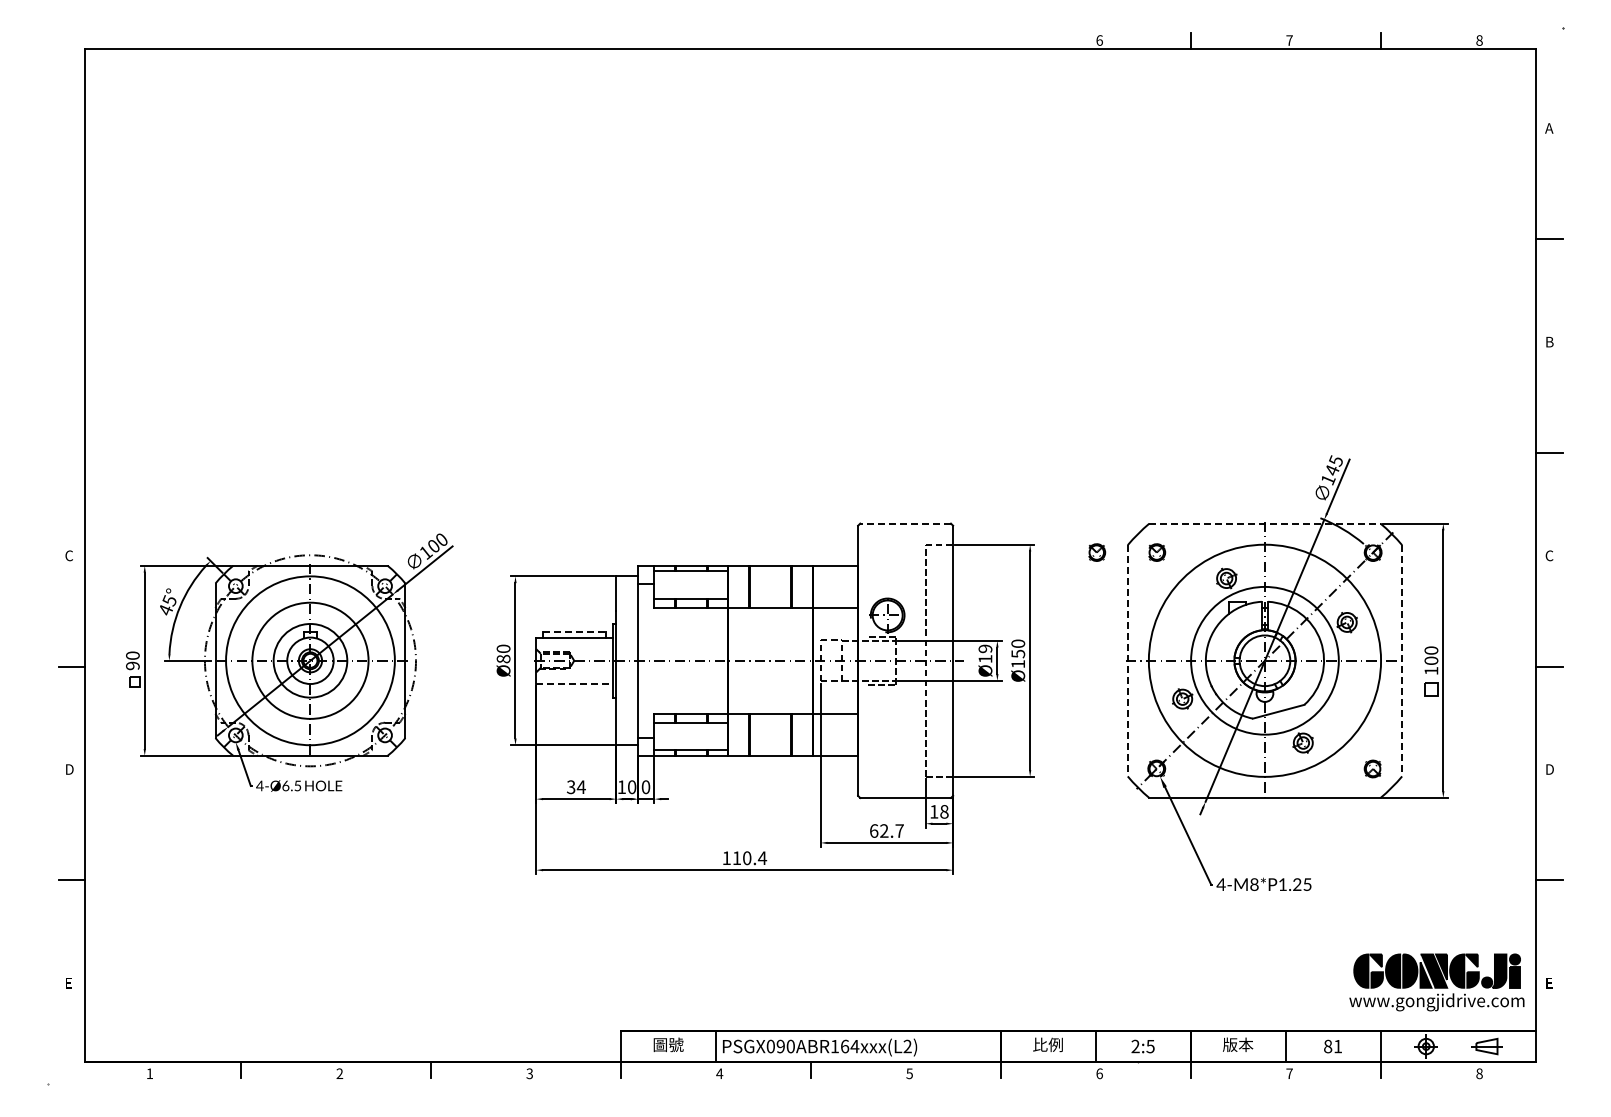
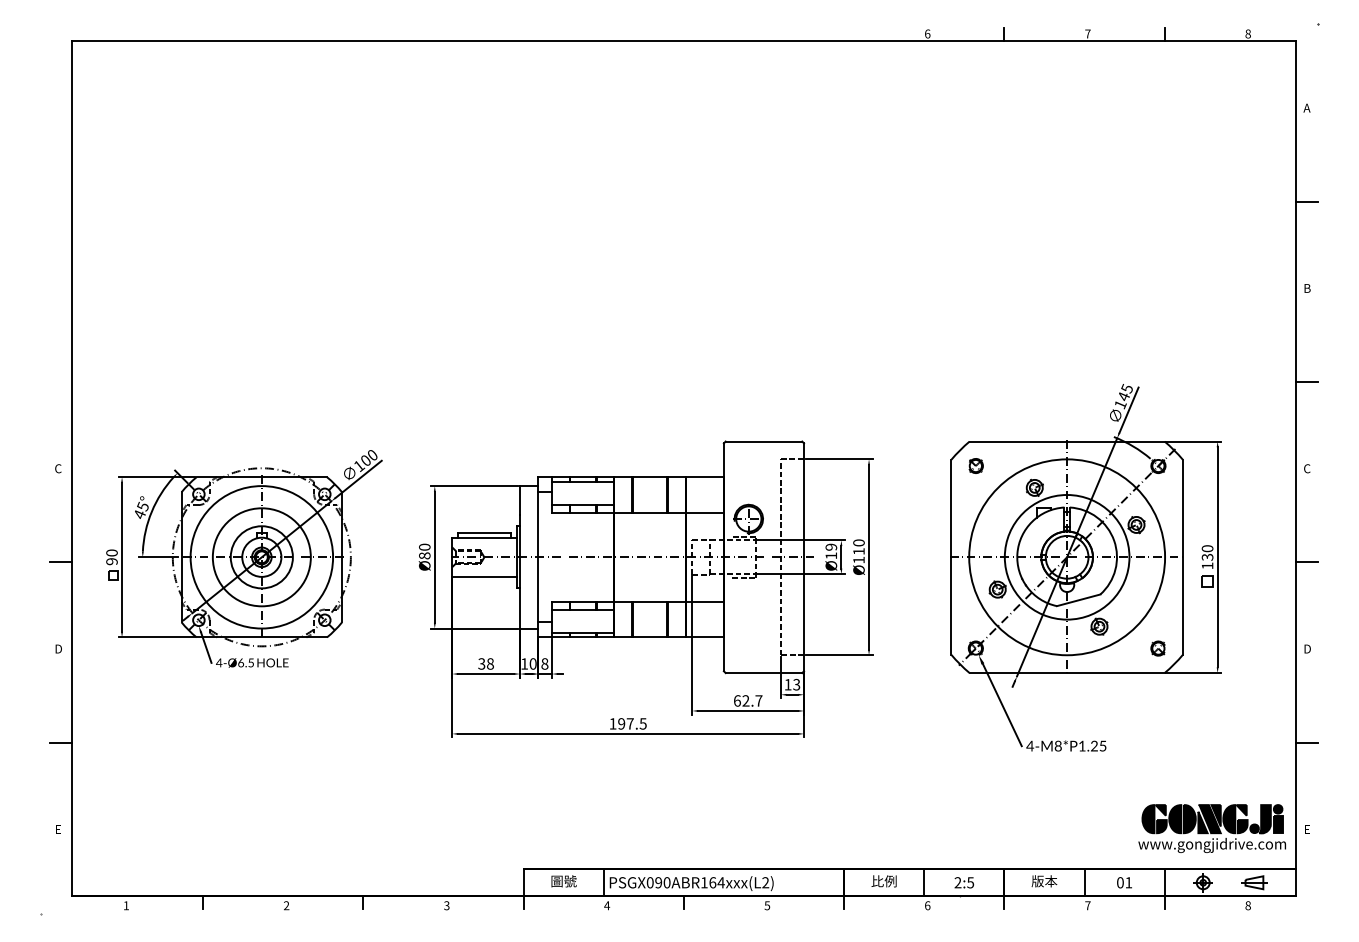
line: (905, 523) -> (763, 441), dashed -> solid
line: (1264, 523) -> (1066, 441), dashed -> solid
part: (1097, 552) -> (925, 465), removed
line: (574, 632) -> (484, 533), dashed -> solid
text: (1018, 653) -> (859, 551), Ø150 -> Ø110
line: (1127, 660) -> (951, 557), dashed -> solid
line: (1402, 660) -> (1183, 557), dashed -> solid
text: (1431, 660) -> (1207, 557), 100 -> 130
line: (574, 684) -> (484, 577), dashed -> solid
text: (580, 787) -> (489, 664), 34 -> 38
text: (645, 787) -> (544, 664), 0 -> 8
text: (944, 811) -> (796, 684), 18 -> 13
text: (749, 858) -> (632, 724), 110.4 -> 197.5
text: (1328, 1046) -> (1120, 882), 81 -> 01

